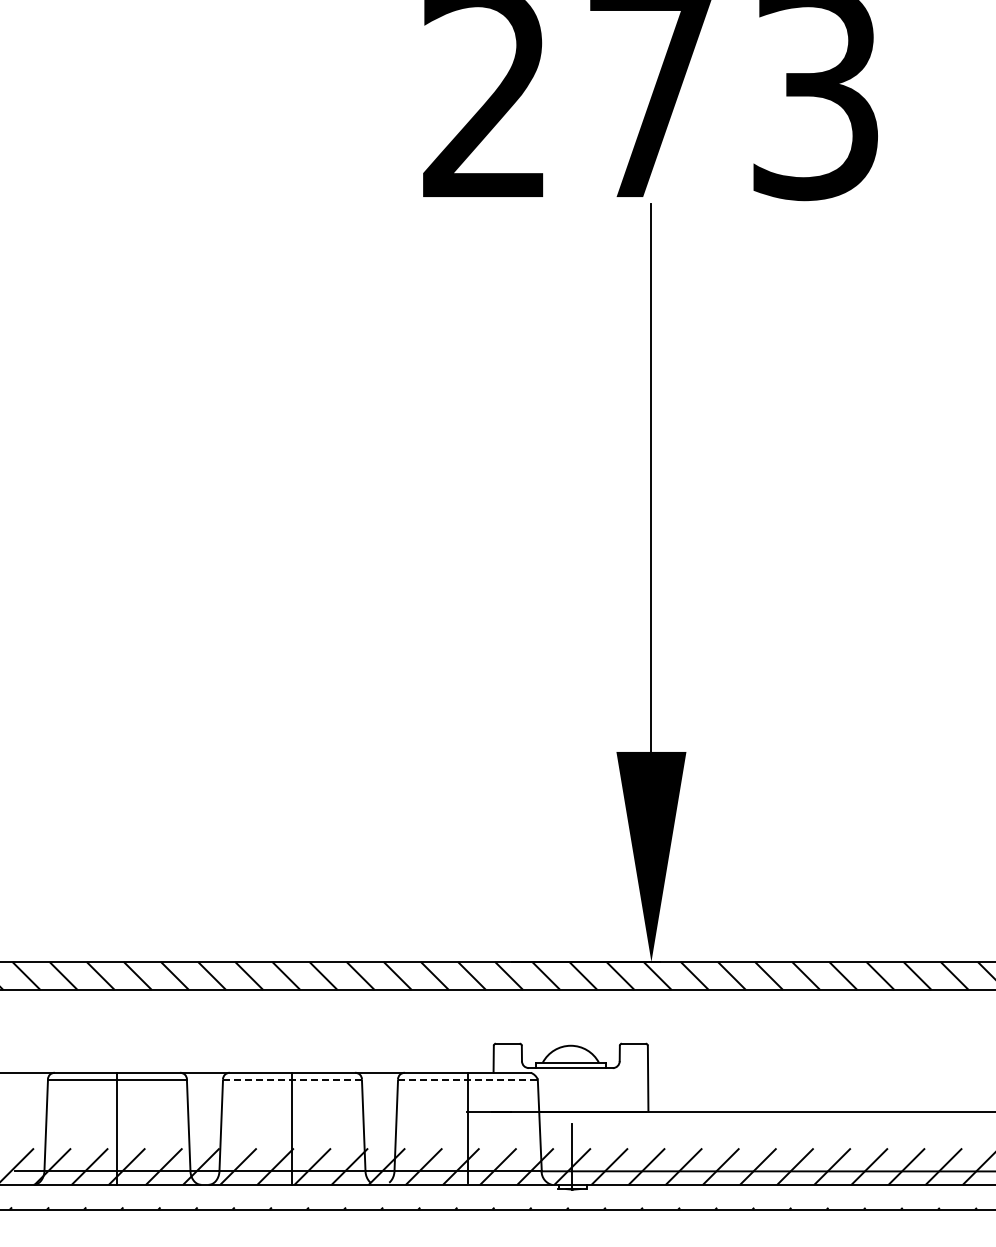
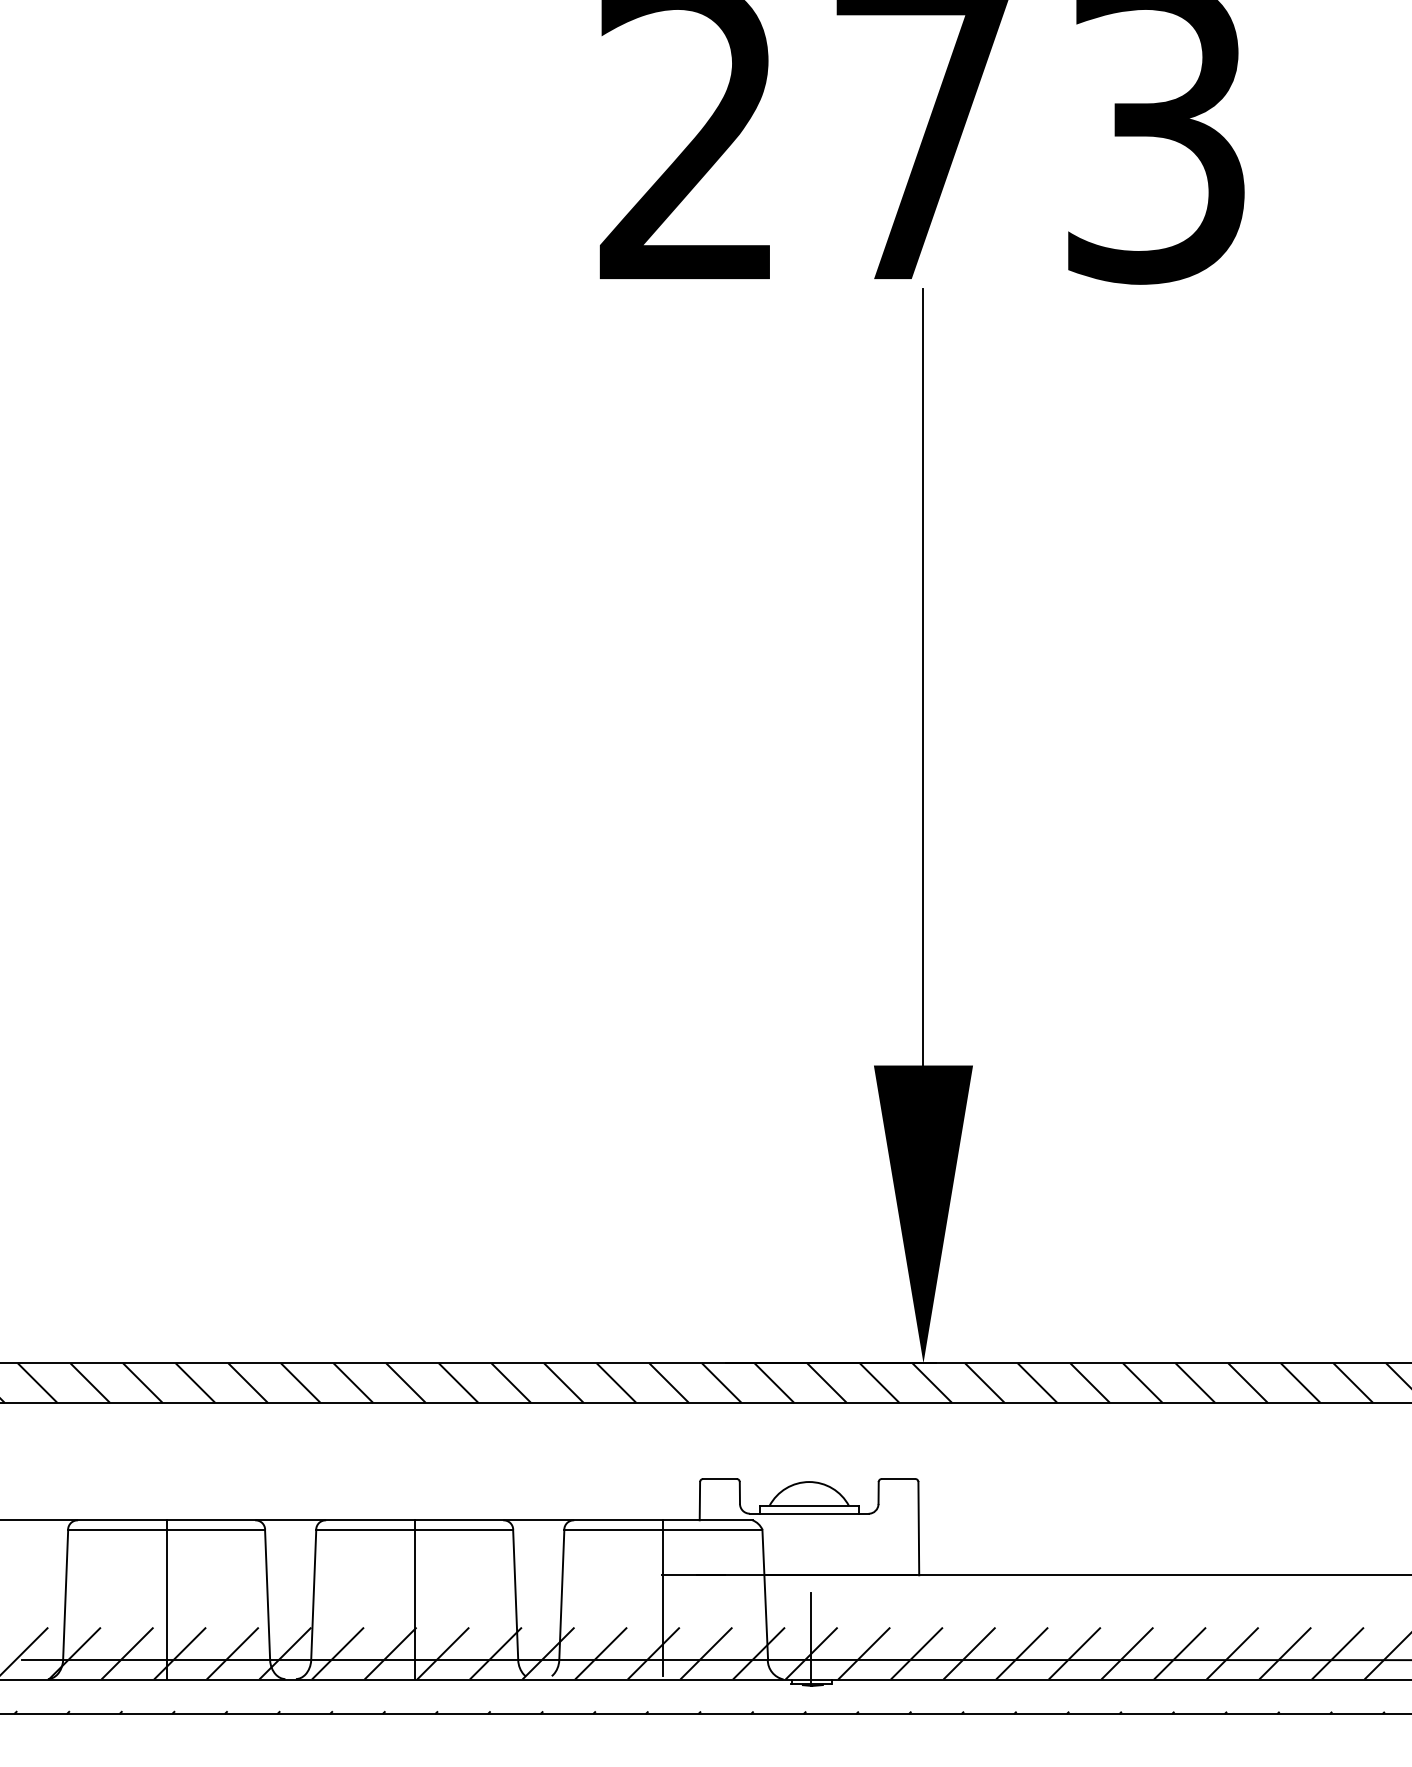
line: (292, 1079) -> (414, 1529), dashed -> solid
line: (467, 1079) -> (662, 1529), dashed -> solid

